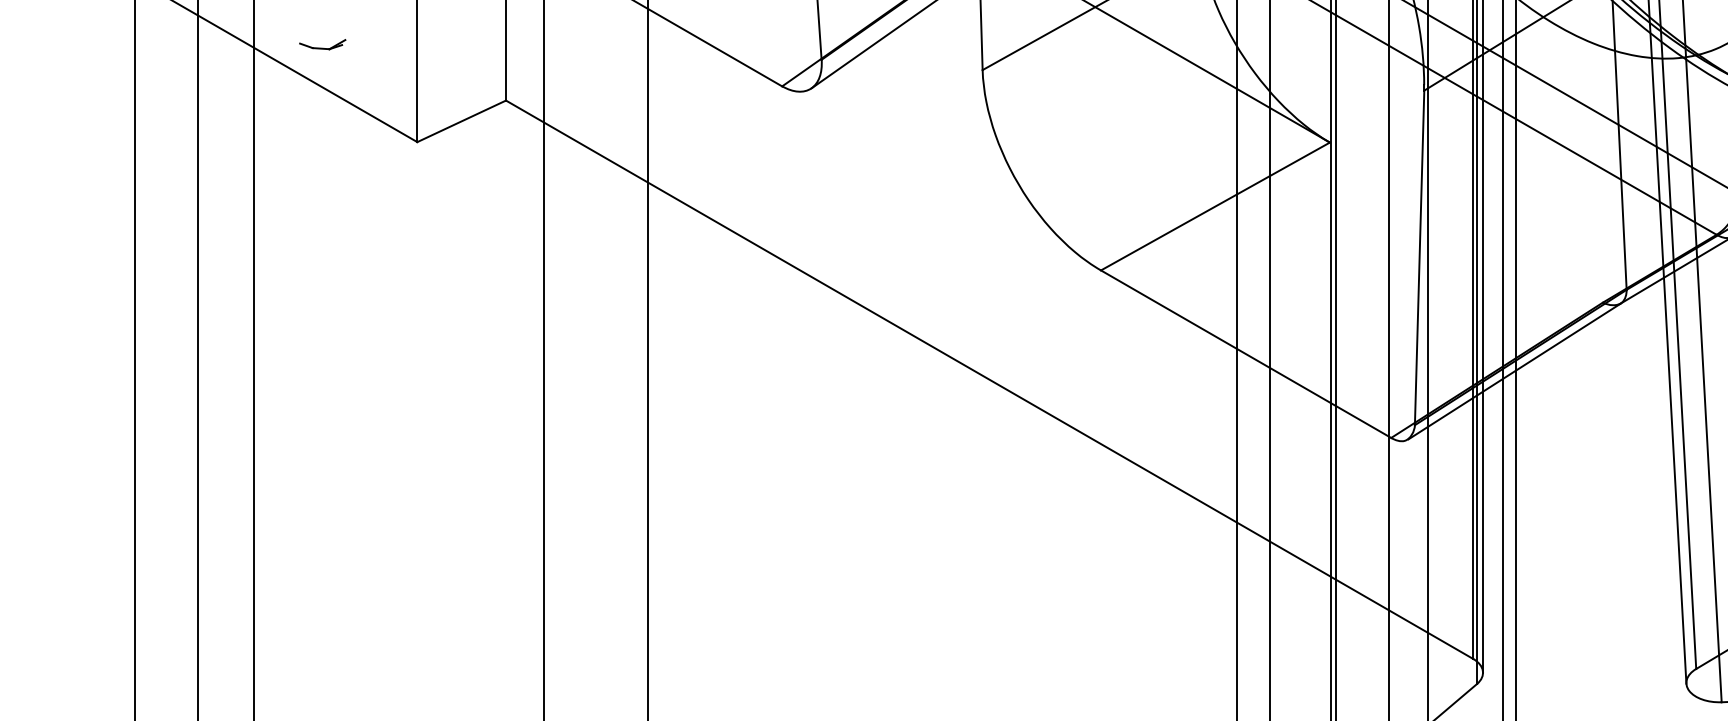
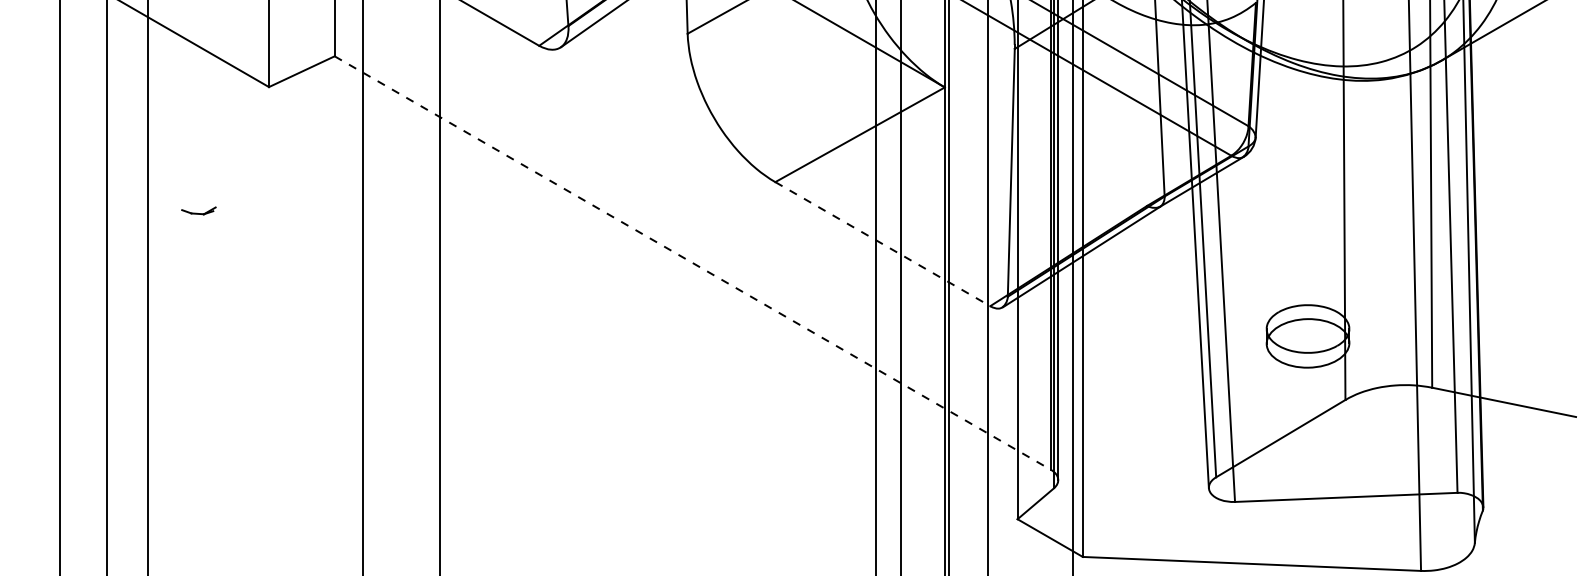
part: (322, 44) -> (198, 210), moved
line: (1247, 354) -> (883, 244), solid -> dashed
line: (989, 380) -> (692, 263), solid -> dashed

